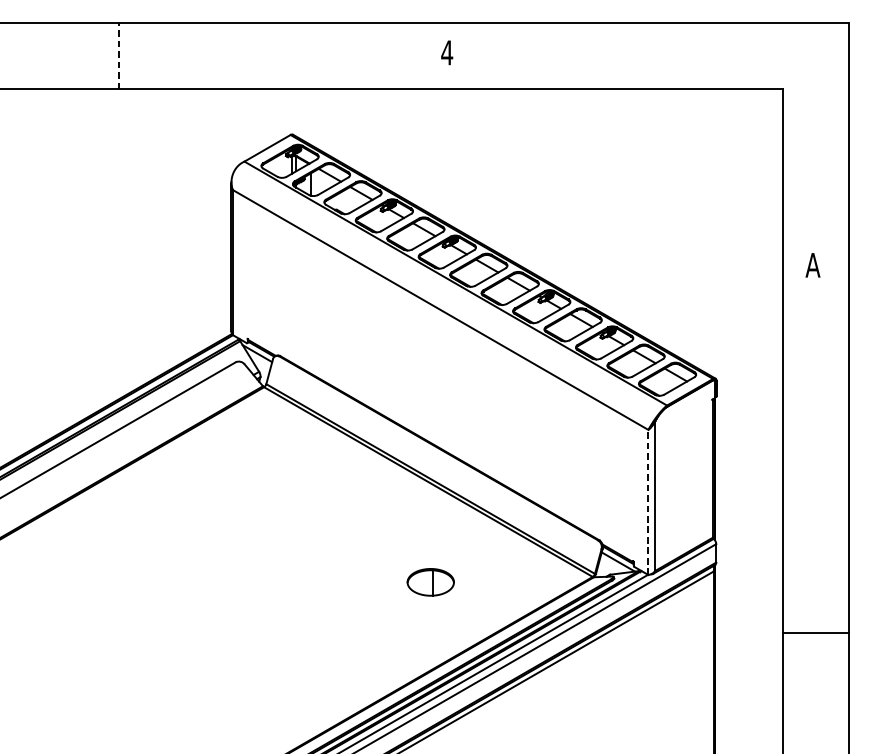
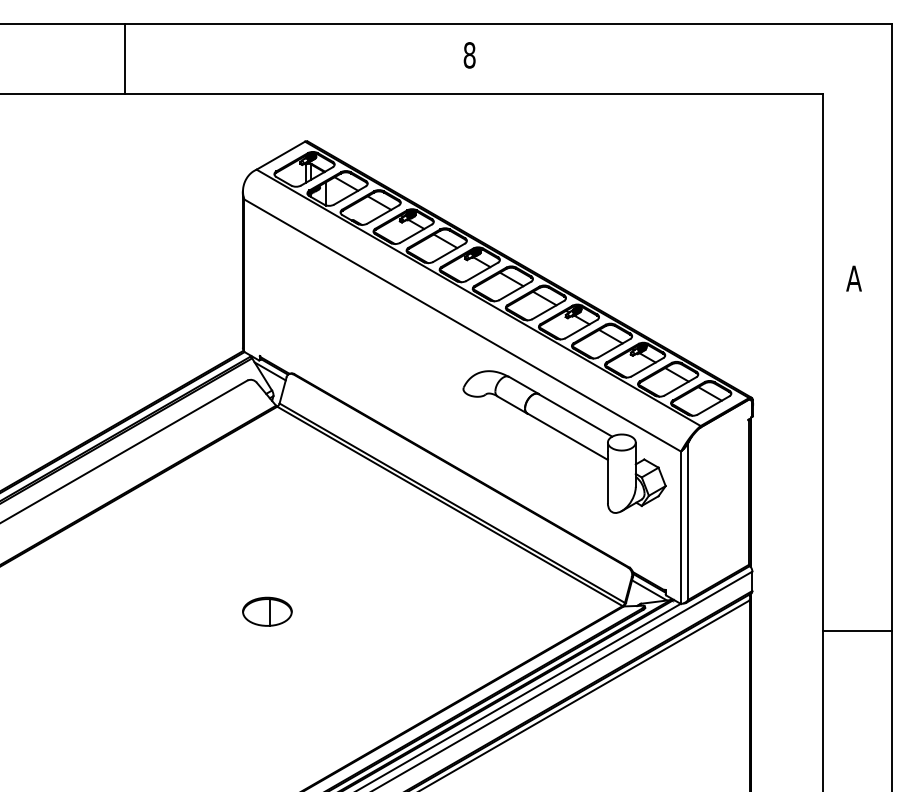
text: (447, 52) -> (469, 55), 4 -> 8
line: (118, 55) -> (124, 58), dashed -> solid
part: (537, 420) -> (564, 441), added
line: (648, 502) -> (681, 527), dashed -> solid
part: (430, 582) -> (267, 611), moved
line: (816, 632) -> (857, 630), moved

